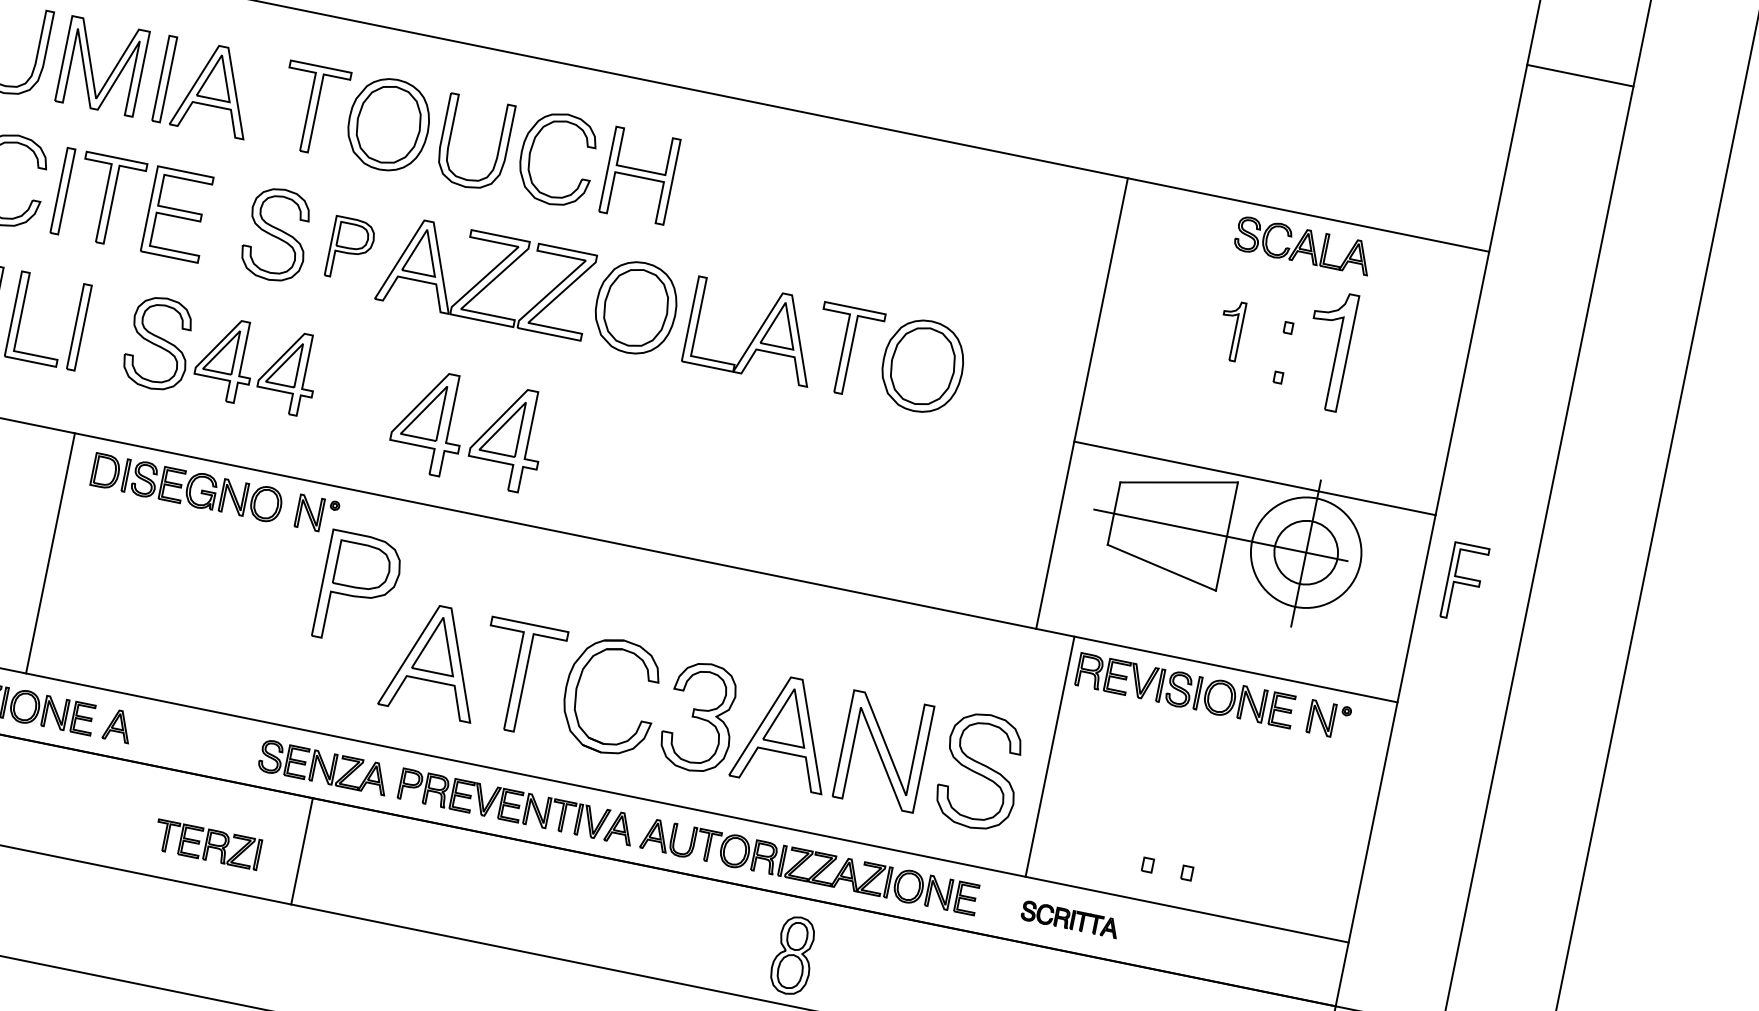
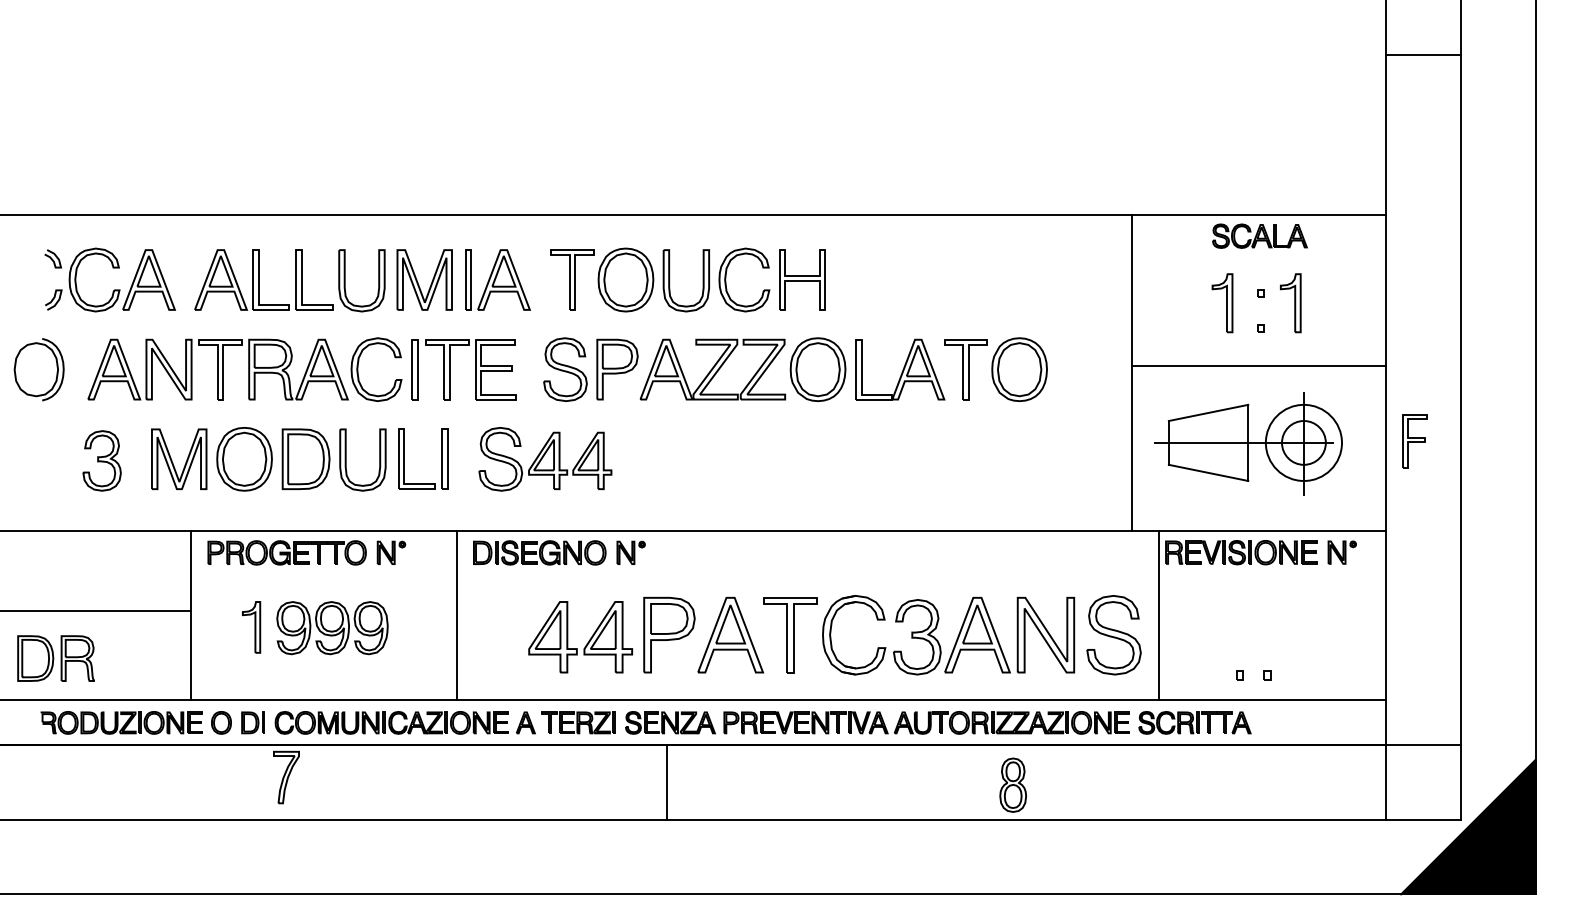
line: (1580, 75) -> (1423, 55), moved
part: (350, 249) -> (617, 369), size x1.43
part: (1230, 330) -> (1222, 303), size x1.43
part: (1327, 350) -> (1290, 303), size x0.71
part: (478, 437) -> (588, 640), moved
line: (1255, 478) -> (1259, 365), moved
part: (358, 588) -> (669, 634), moved
part: (207, 844) -> (578, 722), moved
part: (1069, 918) -> (1194, 722), size x1.67

